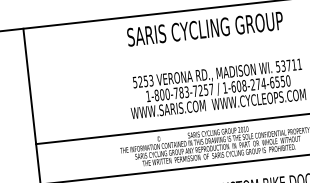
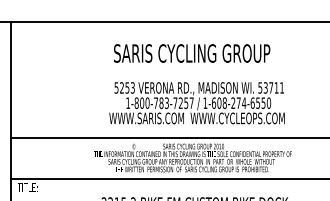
text: (205, 29) -> (192, 53), moved

